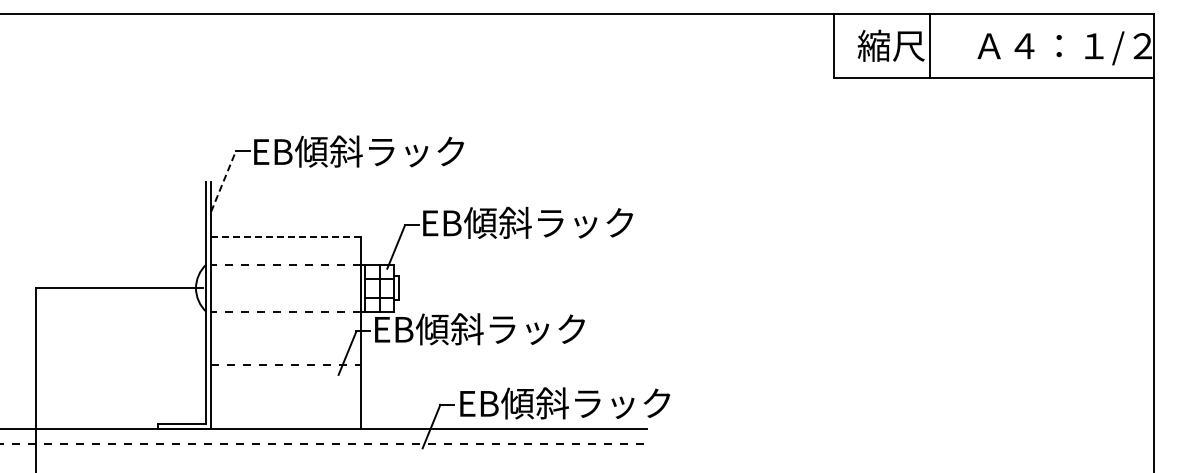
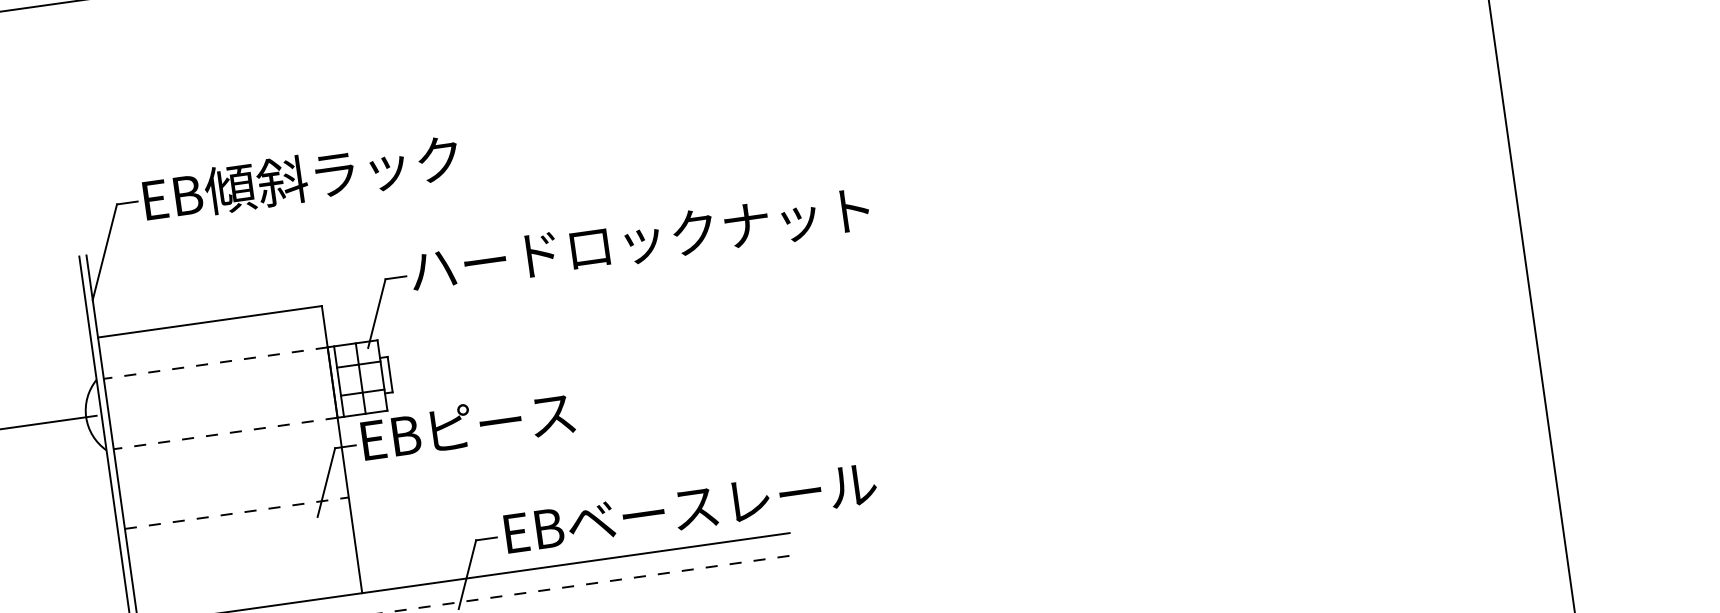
line: (223, 181) -> (104, 251), dashed -> solid
text: (575, 222) -> (639, 239), EB傾斜ラック -> ハードロックナット
line: (285, 237) -> (209, 322), dashed -> solid
text: (499, 329) -> (548, 415), EB傾斜ラック -> EBピース
text: (604, 403) -> (721, 503), EB傾斜ラック -> EBベースレール

